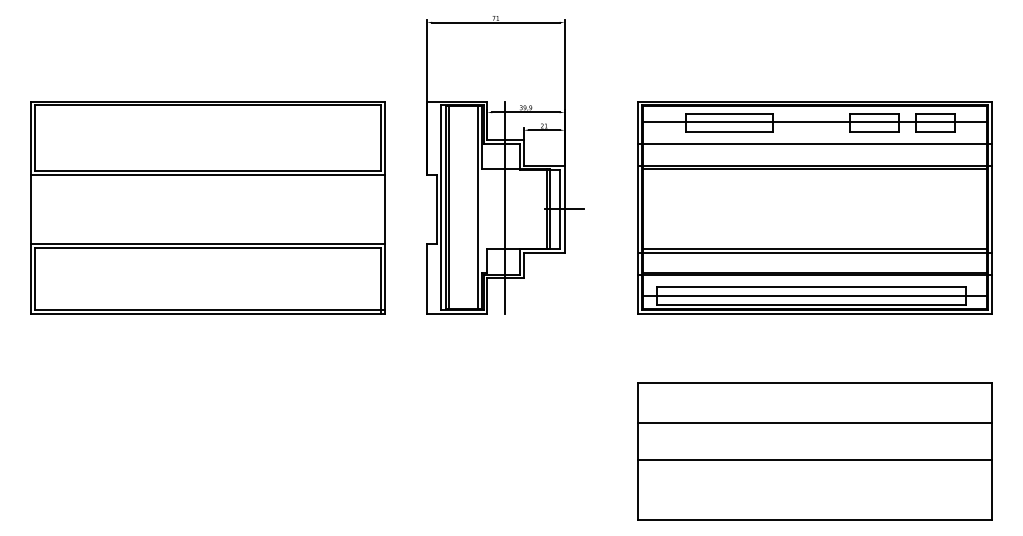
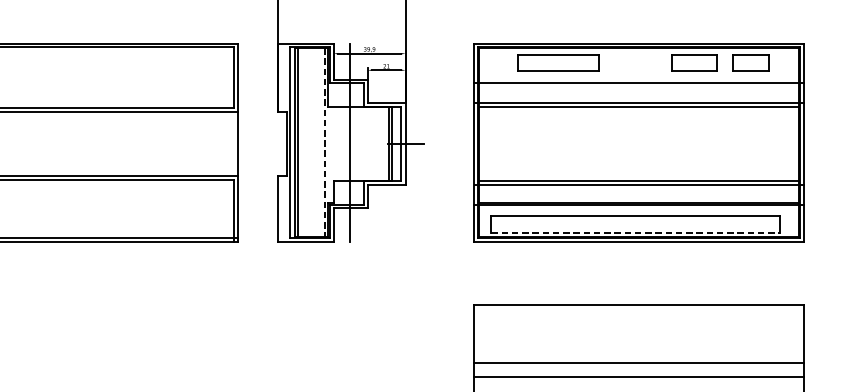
line: (815, 121) -> (639, 62), removed
line: (477, 207) -> (324, 142), solid -> dashed
line: (815, 295) -> (639, 224), removed
line: (811, 304) -> (635, 232), solid -> dashed
line: (815, 423) -> (639, 362), moved

